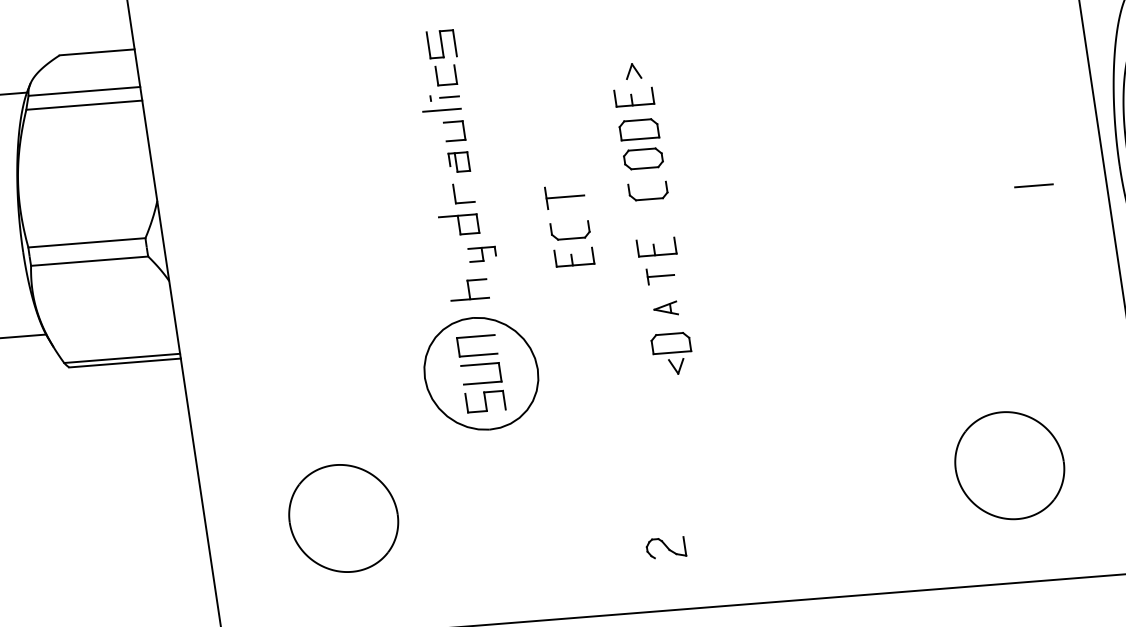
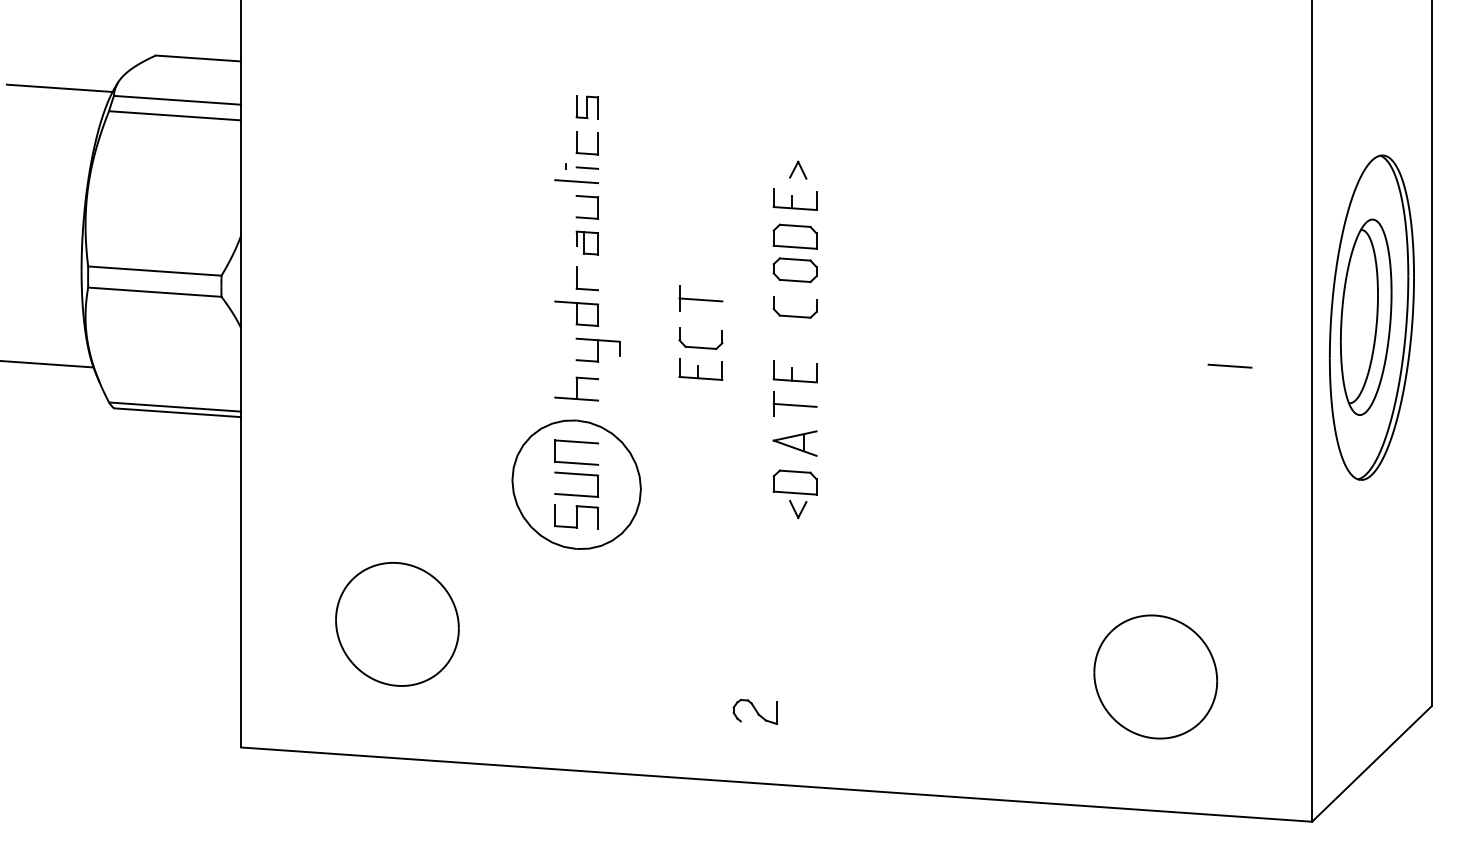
part: (440, 44) -> (586, 107), size x0.71
part: (481, 253) -> (597, 349), size x1.43
part: (660, 274) -> (794, 403), size x1.43
part: (665, 309) -> (794, 443), size x1.67

